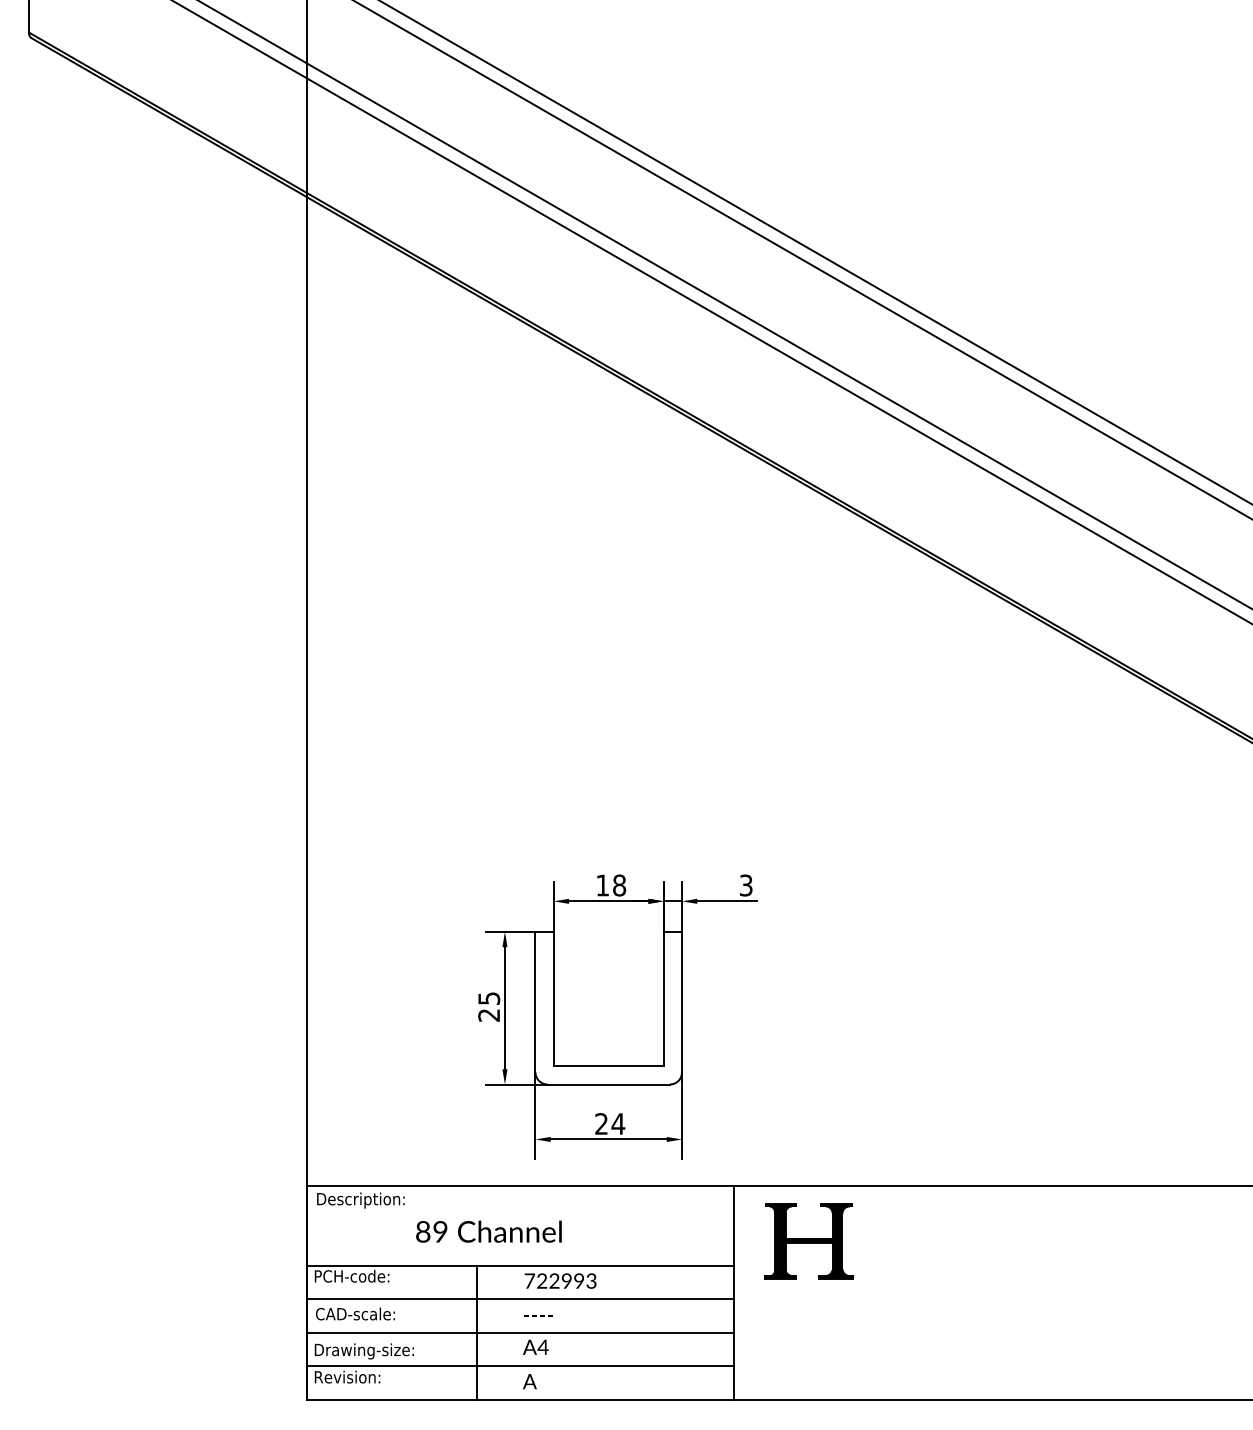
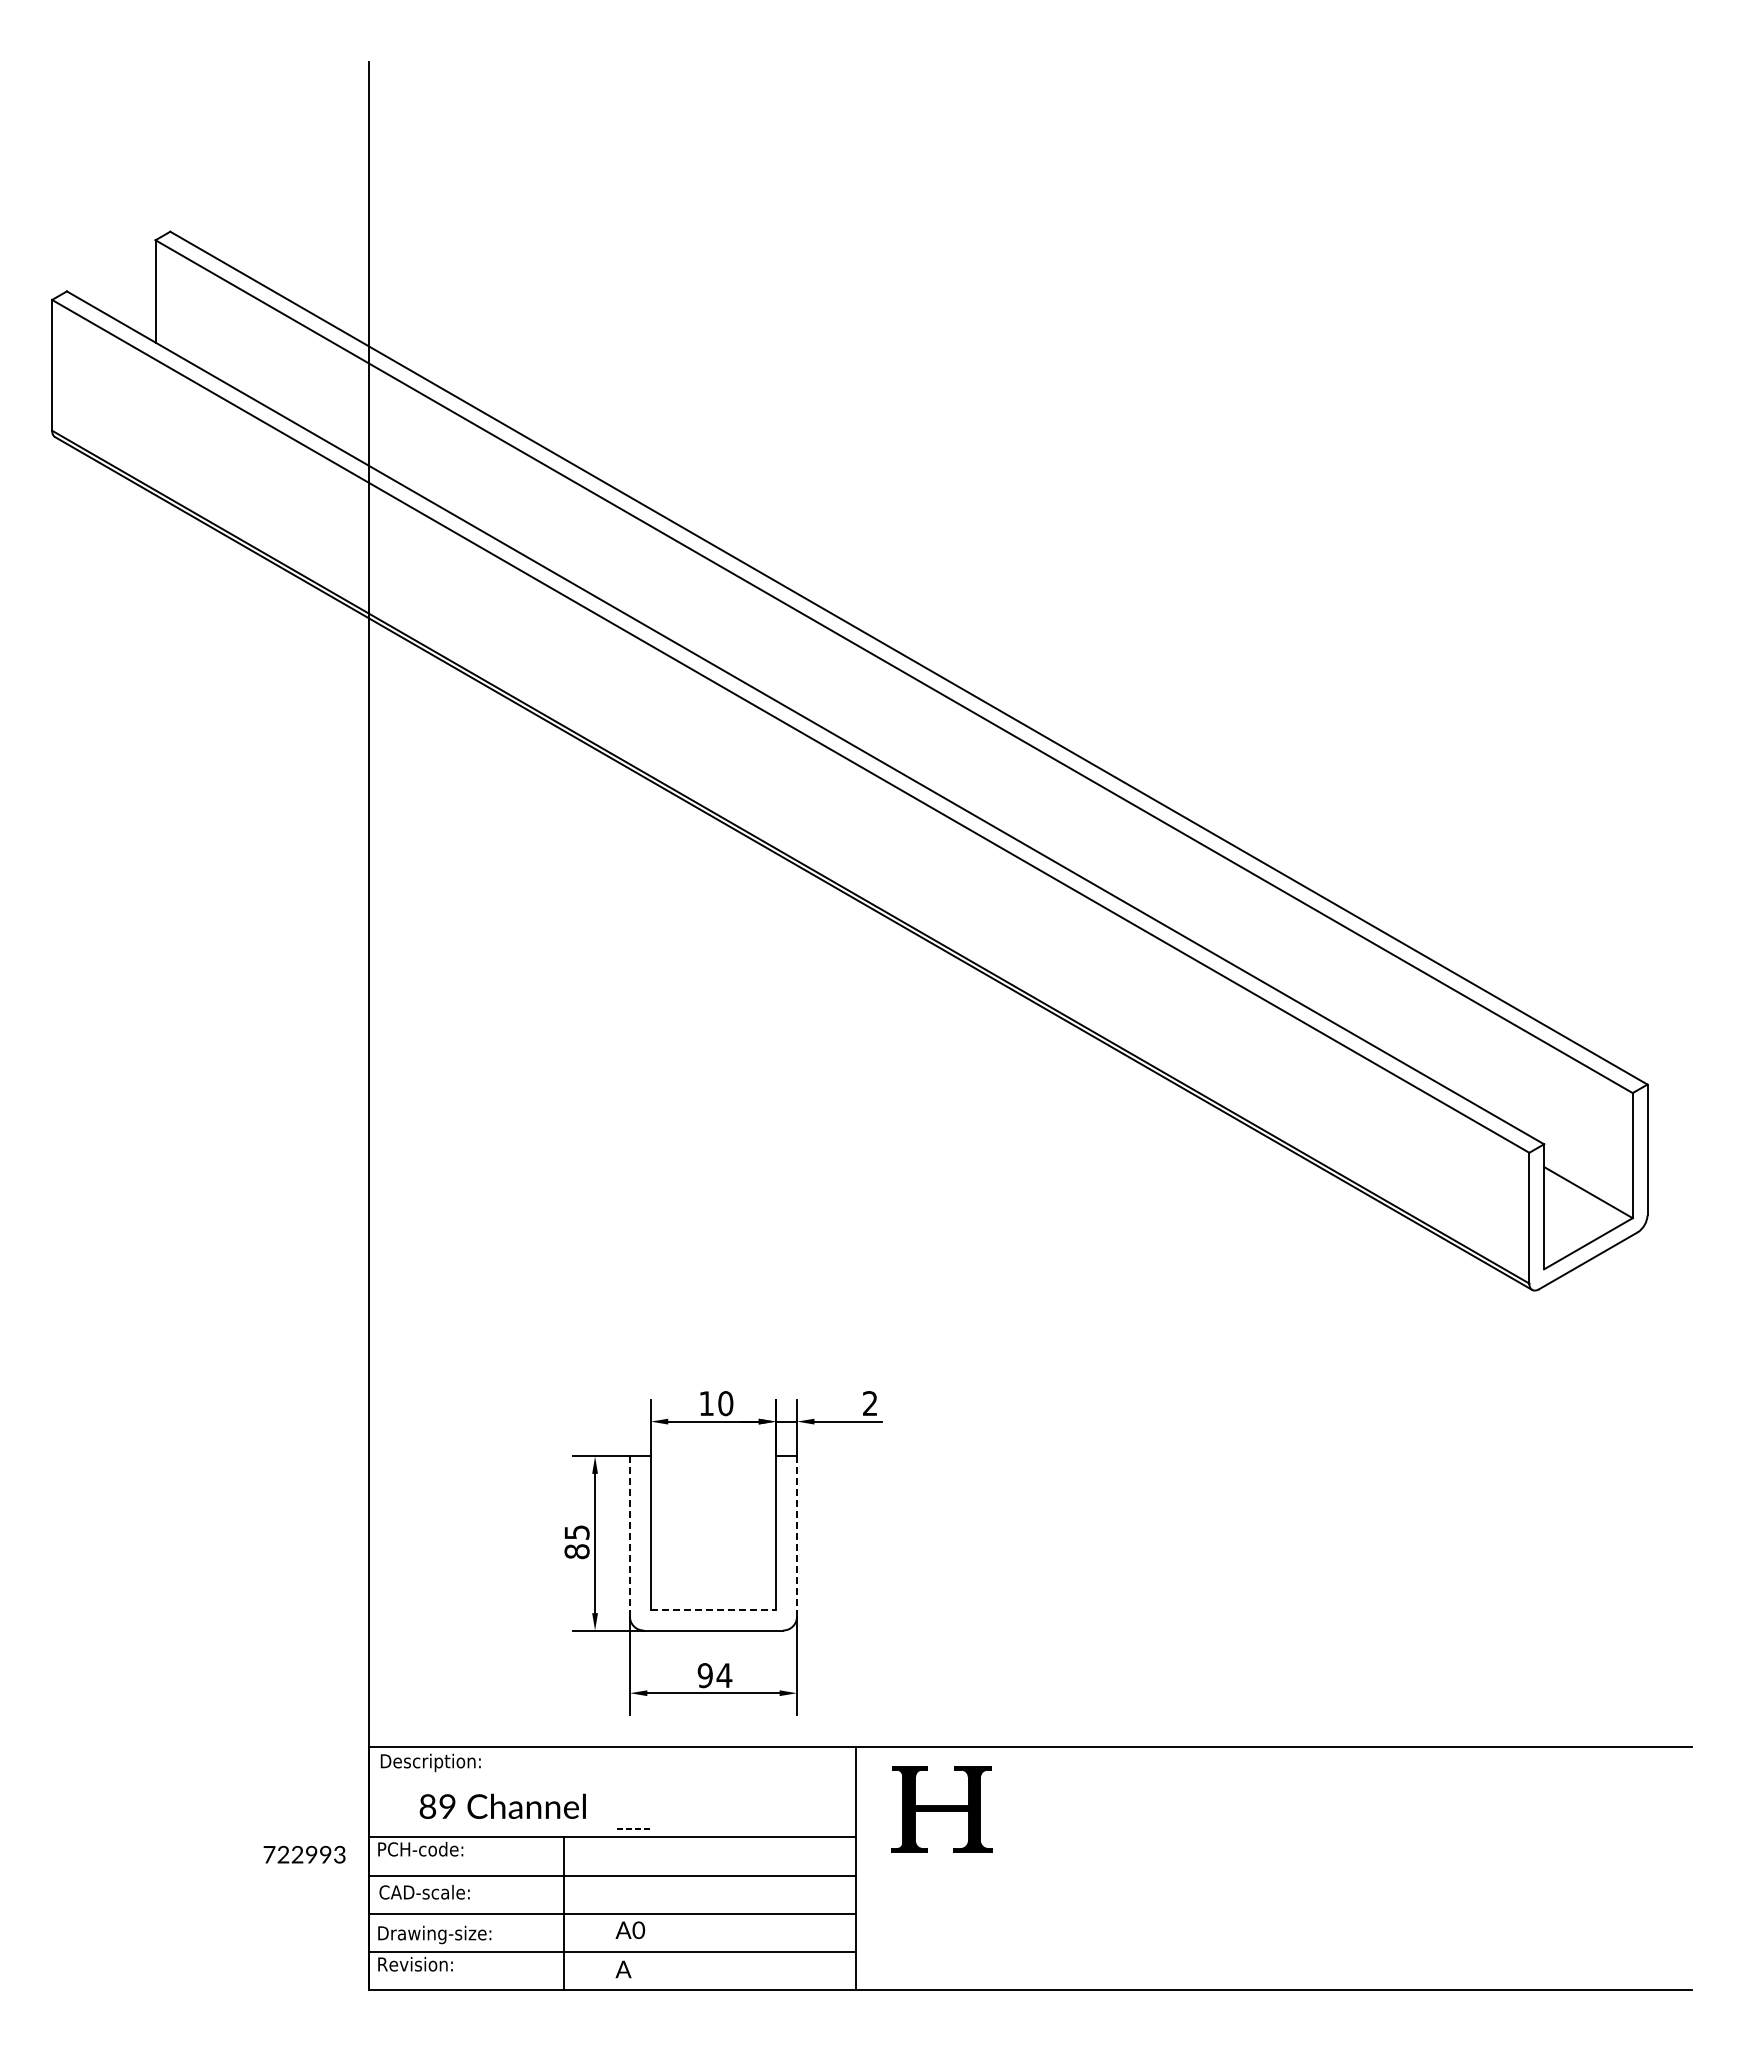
text: (619, 885) -> (725, 1403), 18 -> 10
text: (746, 885) -> (870, 1403), 3 -> 2
line: (535, 1002) -> (629, 1536), solid -> dashed
line: (682, 1002) -> (797, 1537), solid -> dashed
text: (488, 1015) -> (576, 1551), 25 -> 85
line: (608, 1066) -> (713, 1609), solid -> dashed
text: (600, 1123) -> (704, 1675), 24 -> 94
text: (488, 1230) -> (502, 1805), moved
text: (560, 1280) -> (304, 1854), moved
text: (538, 1315) -> (633, 1828), moved
text: (543, 1347) -> (638, 1930), A4 -> A0

